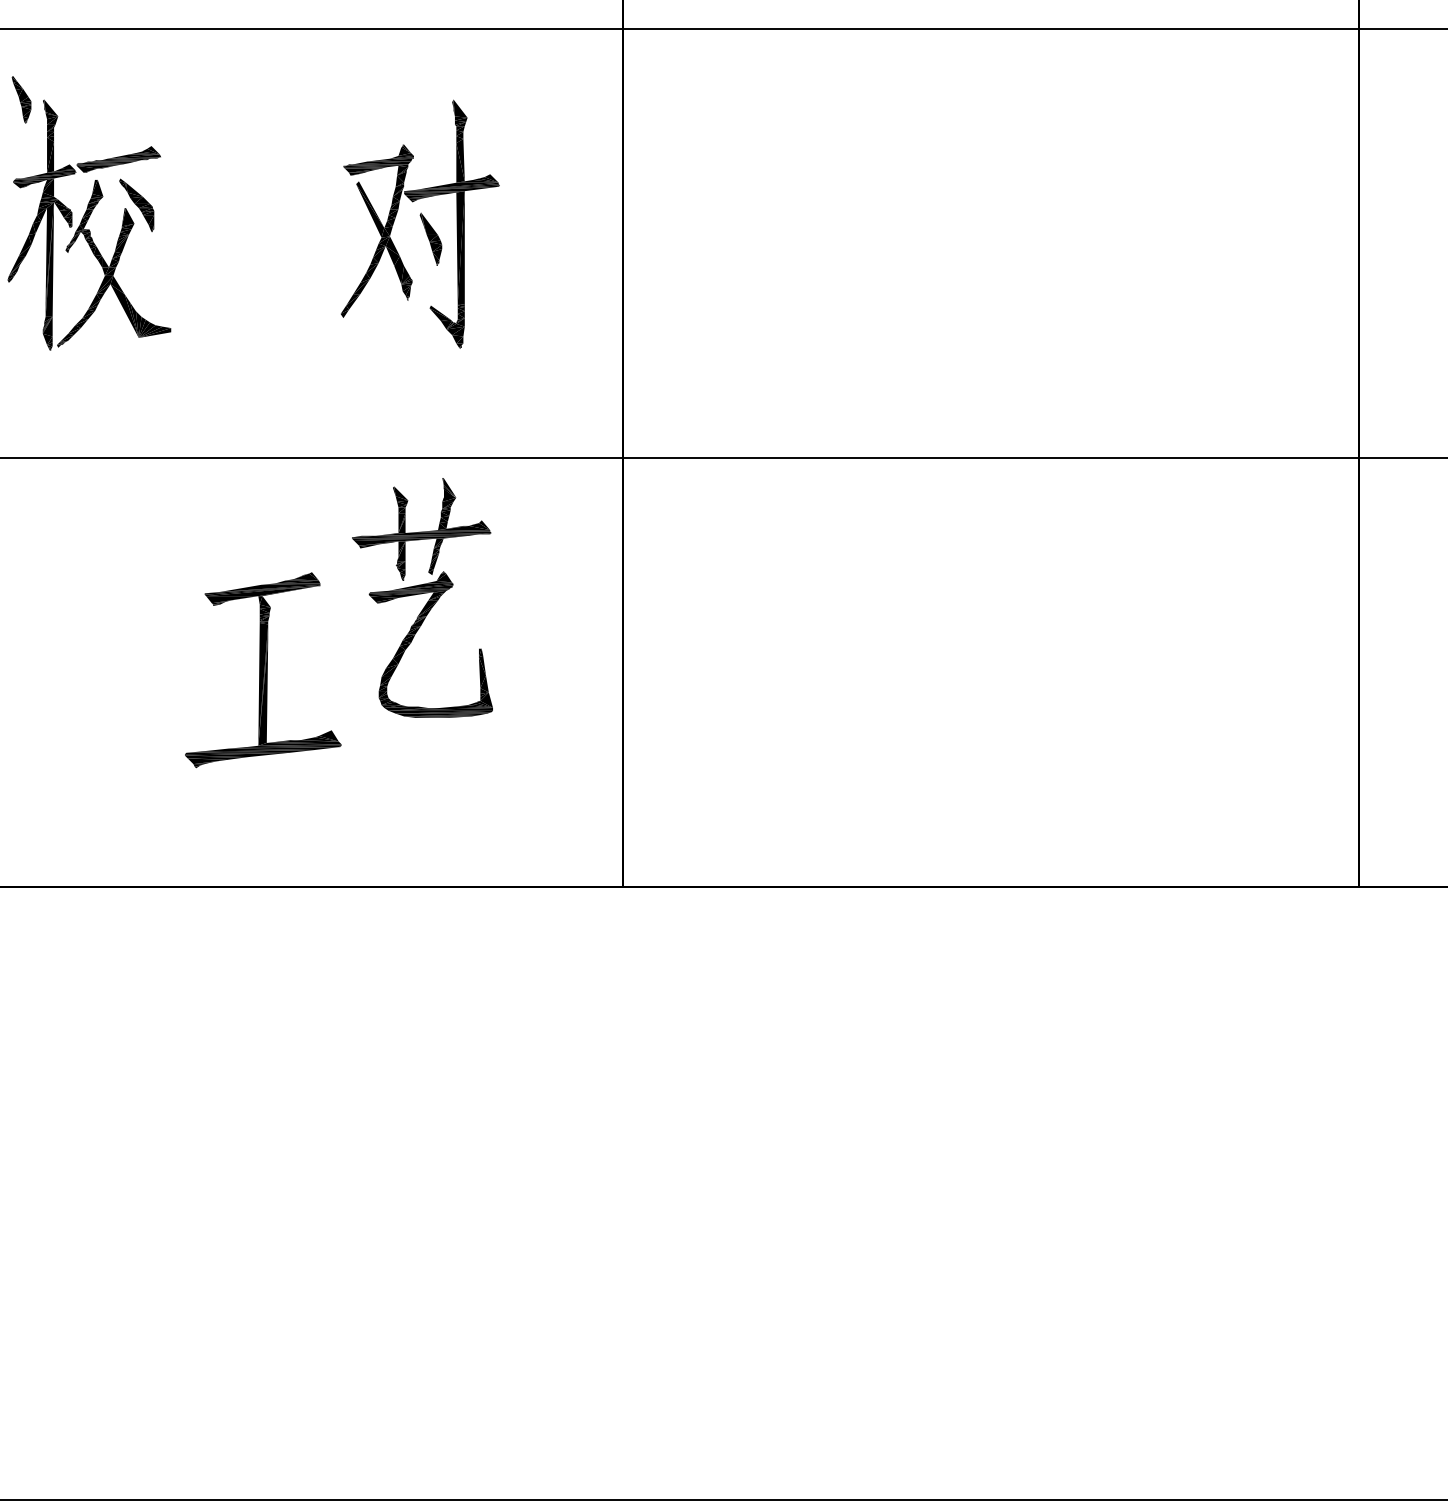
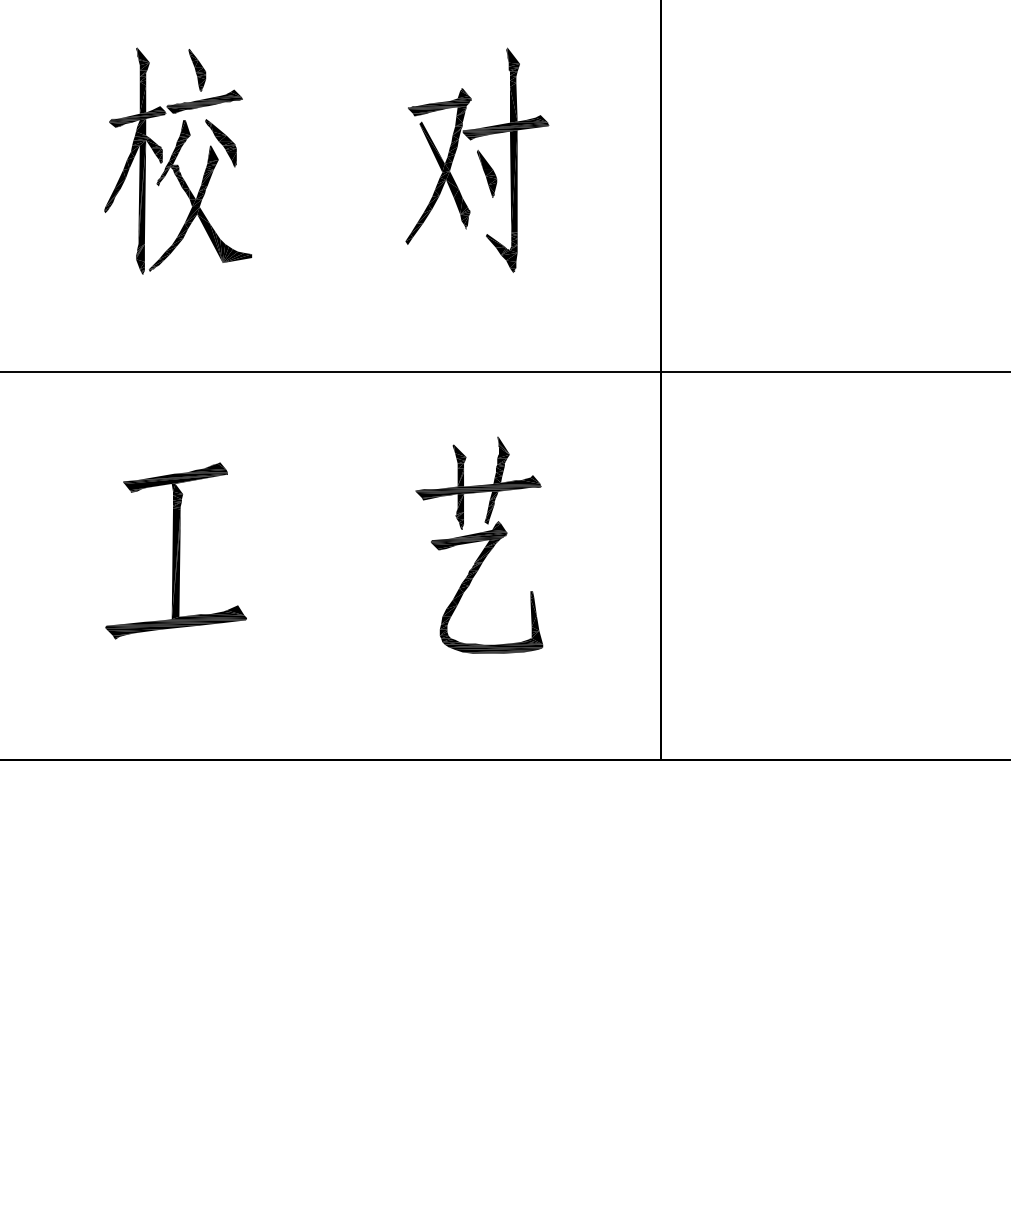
part: (21, 99) -> (197, 70), moved
part: (422, 597) -> (479, 544), moved
part: (263, 670) -> (176, 551), moved

